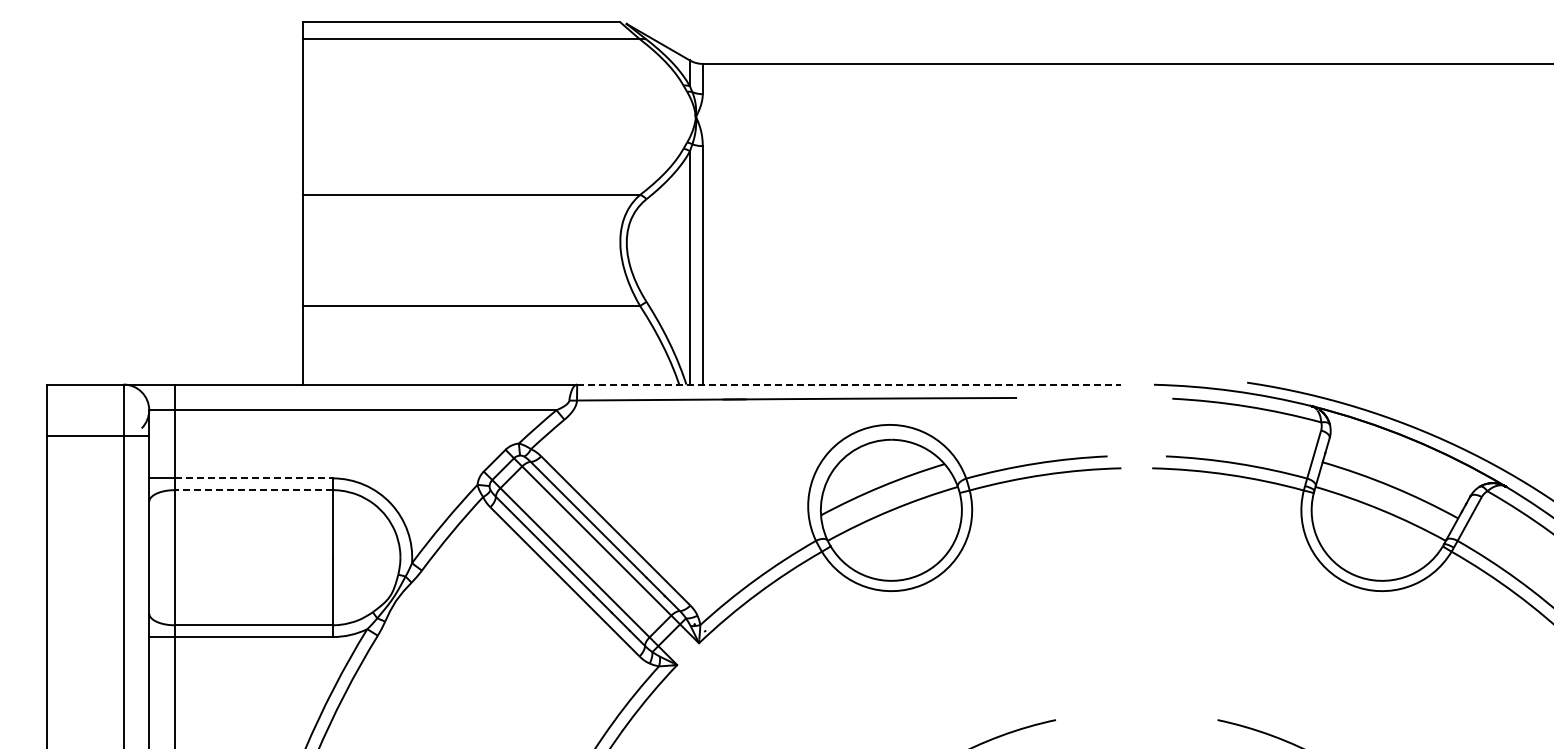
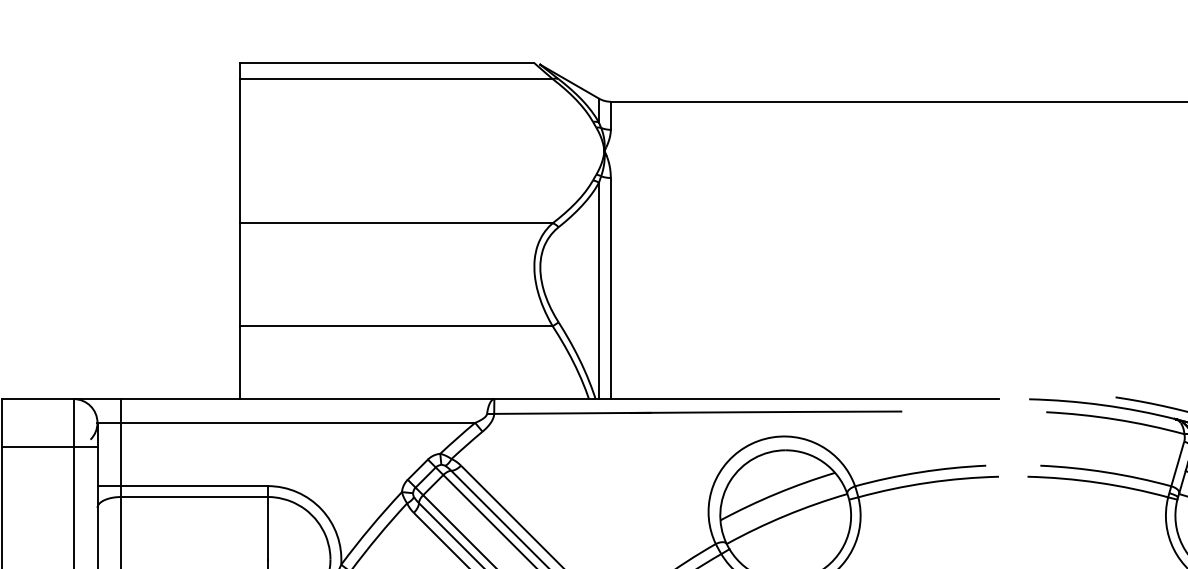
line: (849, 384) -> (746, 399), dashed -> solid
line: (254, 478) -> (195, 486), dashed -> solid
line: (253, 490) -> (194, 497), dashed -> solid

